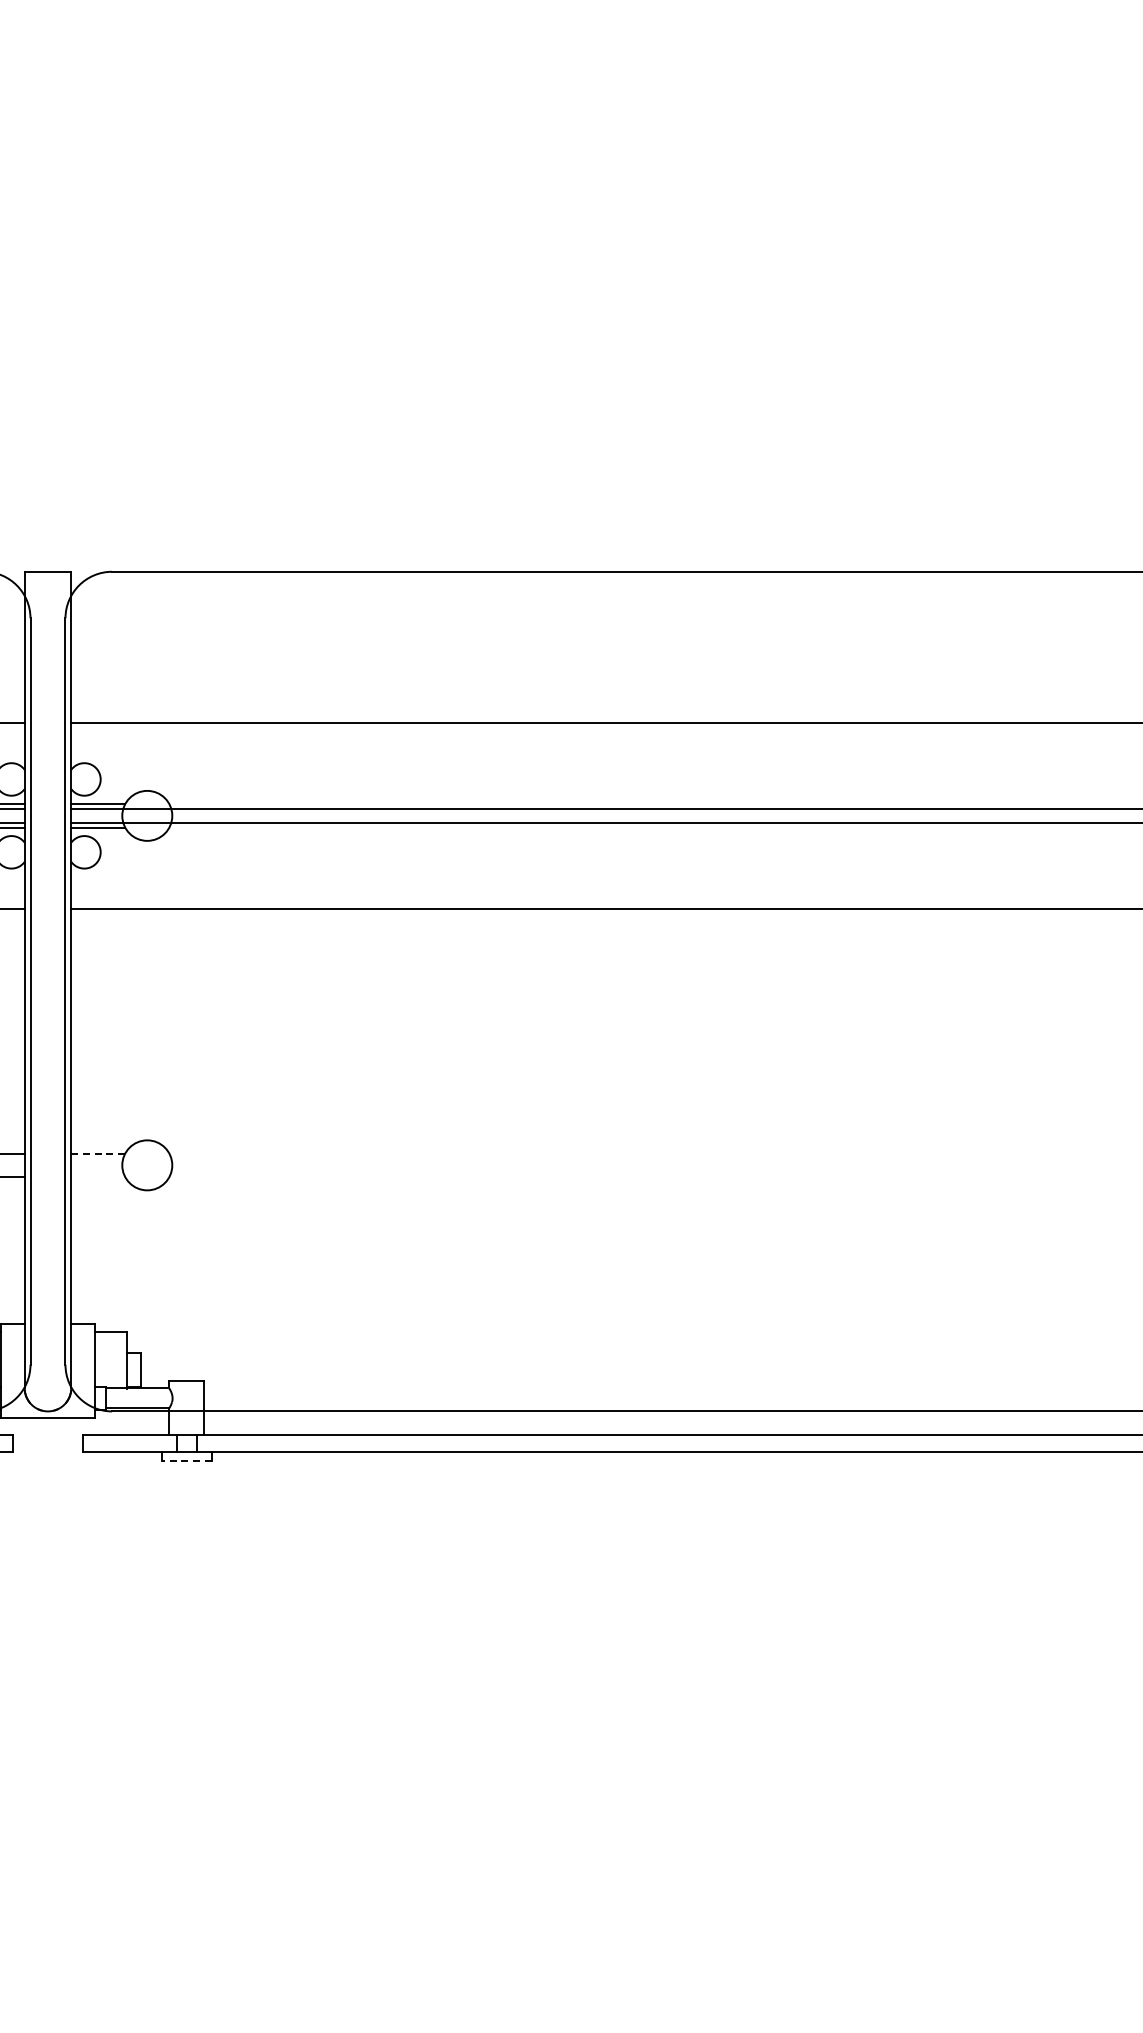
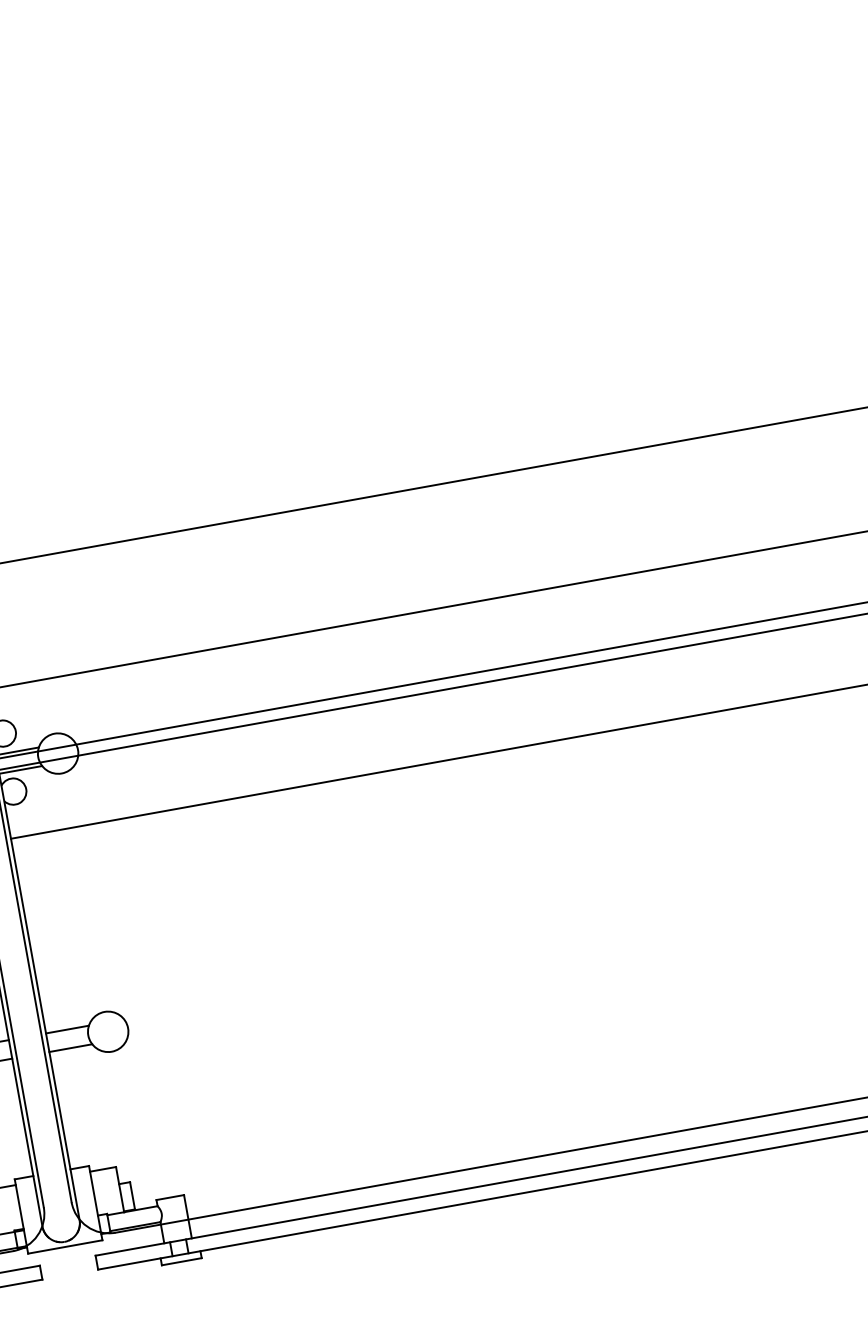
line: (98, 1153) -> (67, 1029), dashed -> solid
line: (98, 1177) -> (71, 1048), added
line: (186, 1461) -> (181, 1261), dashed -> solid

